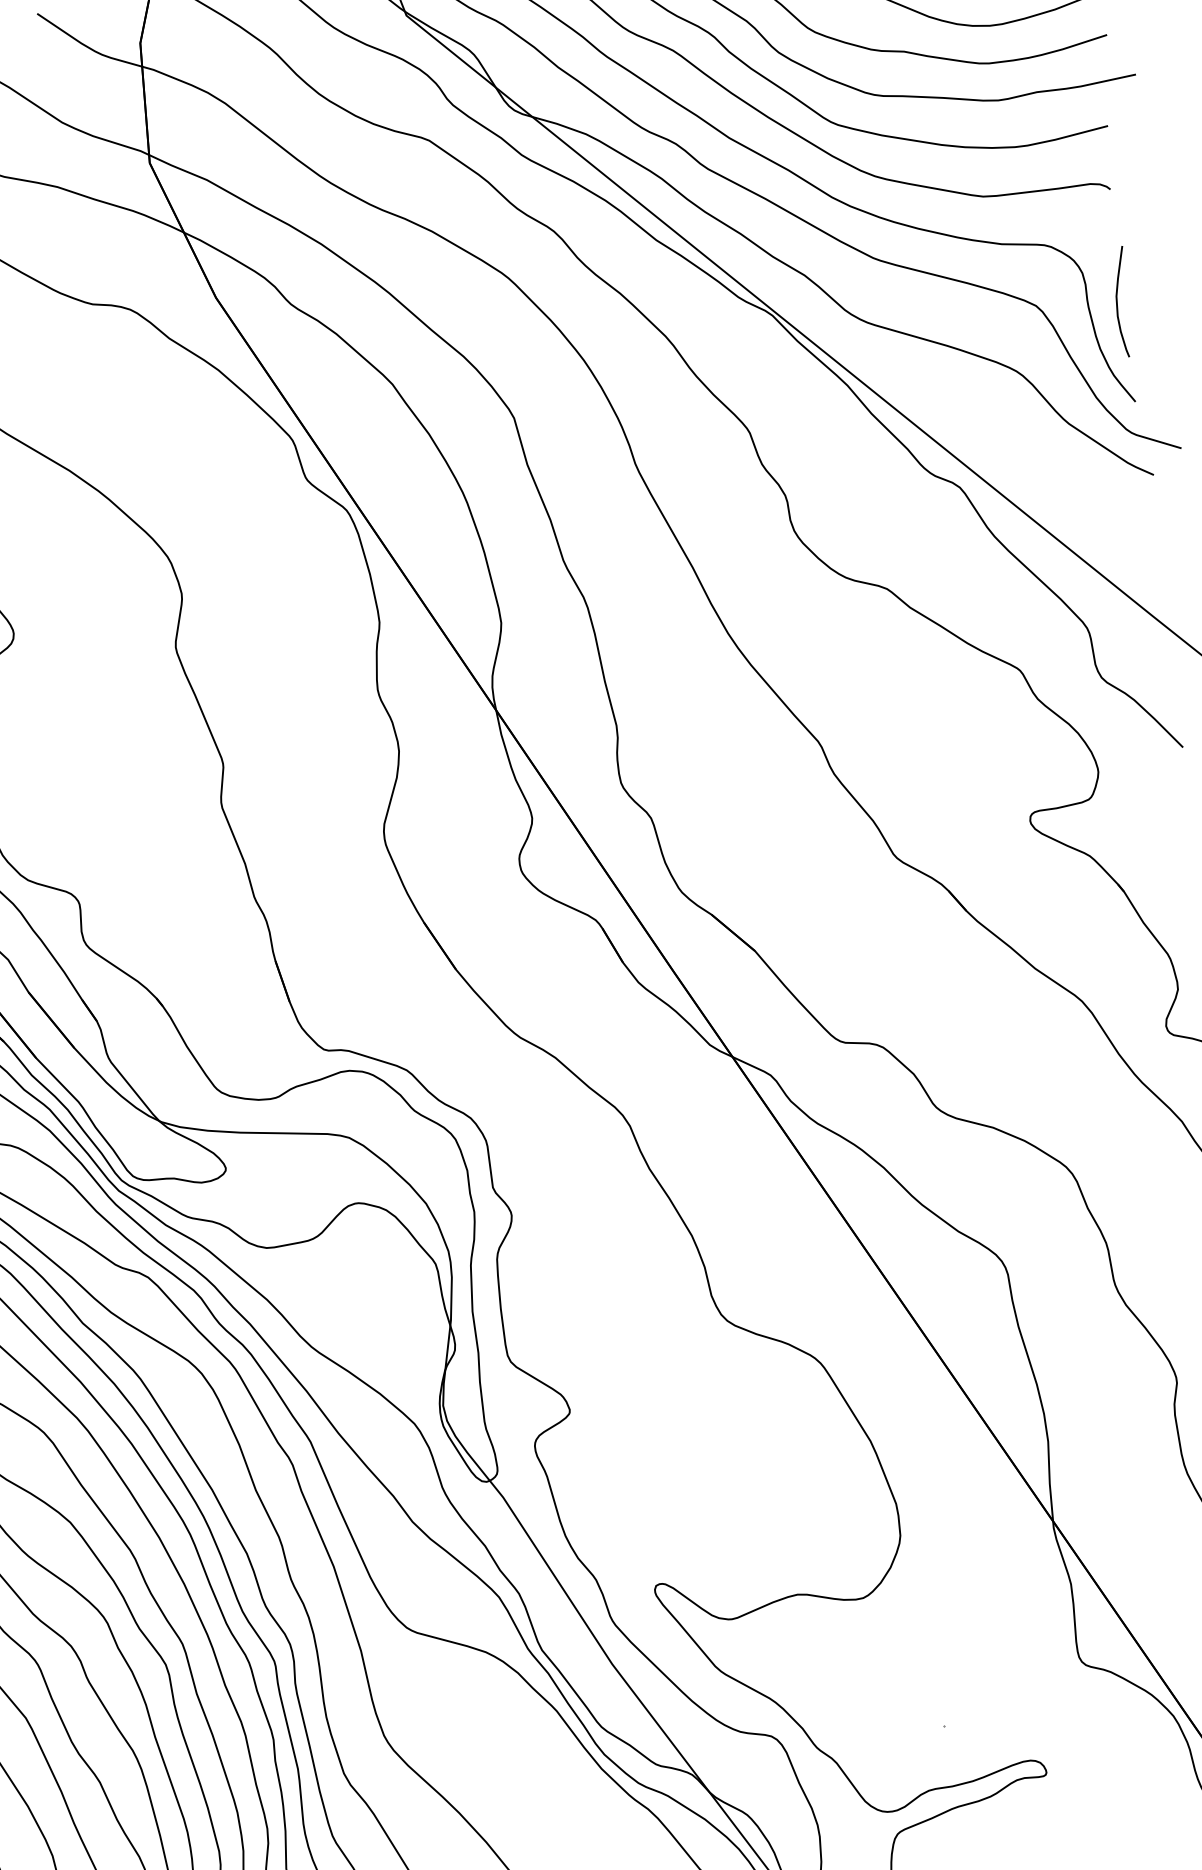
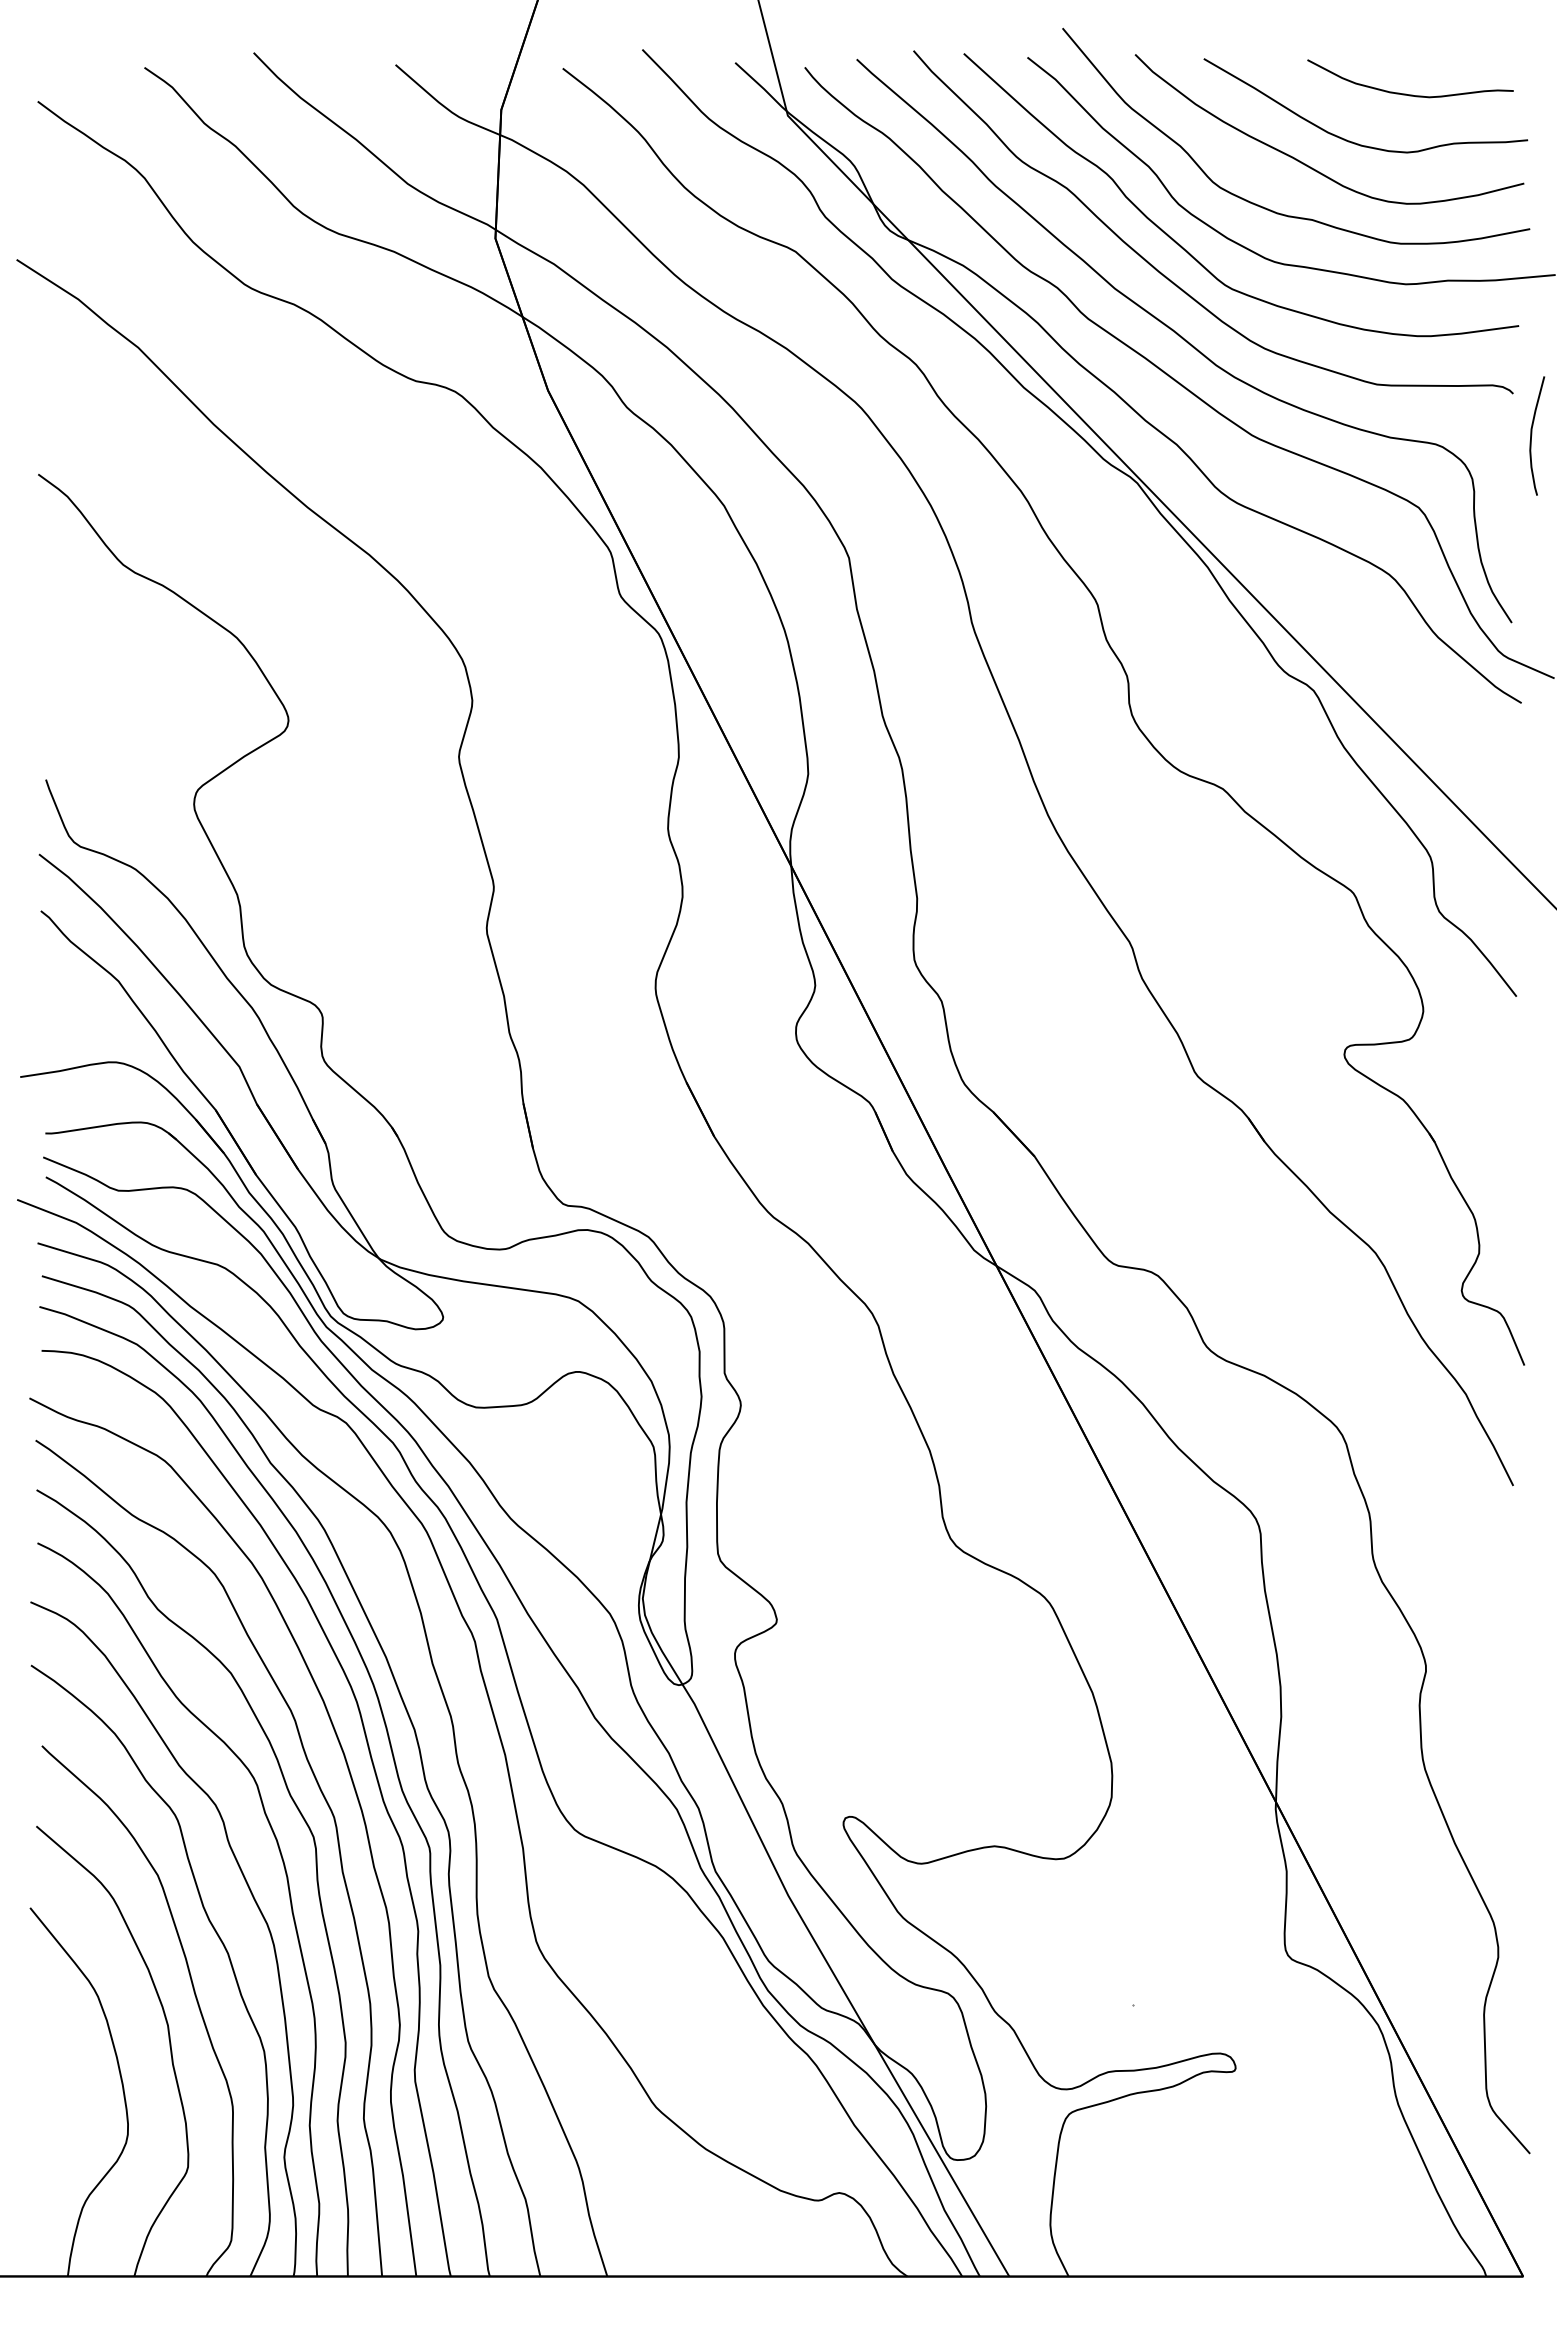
curve: (1118, 302) -> (1532, 435), moved

